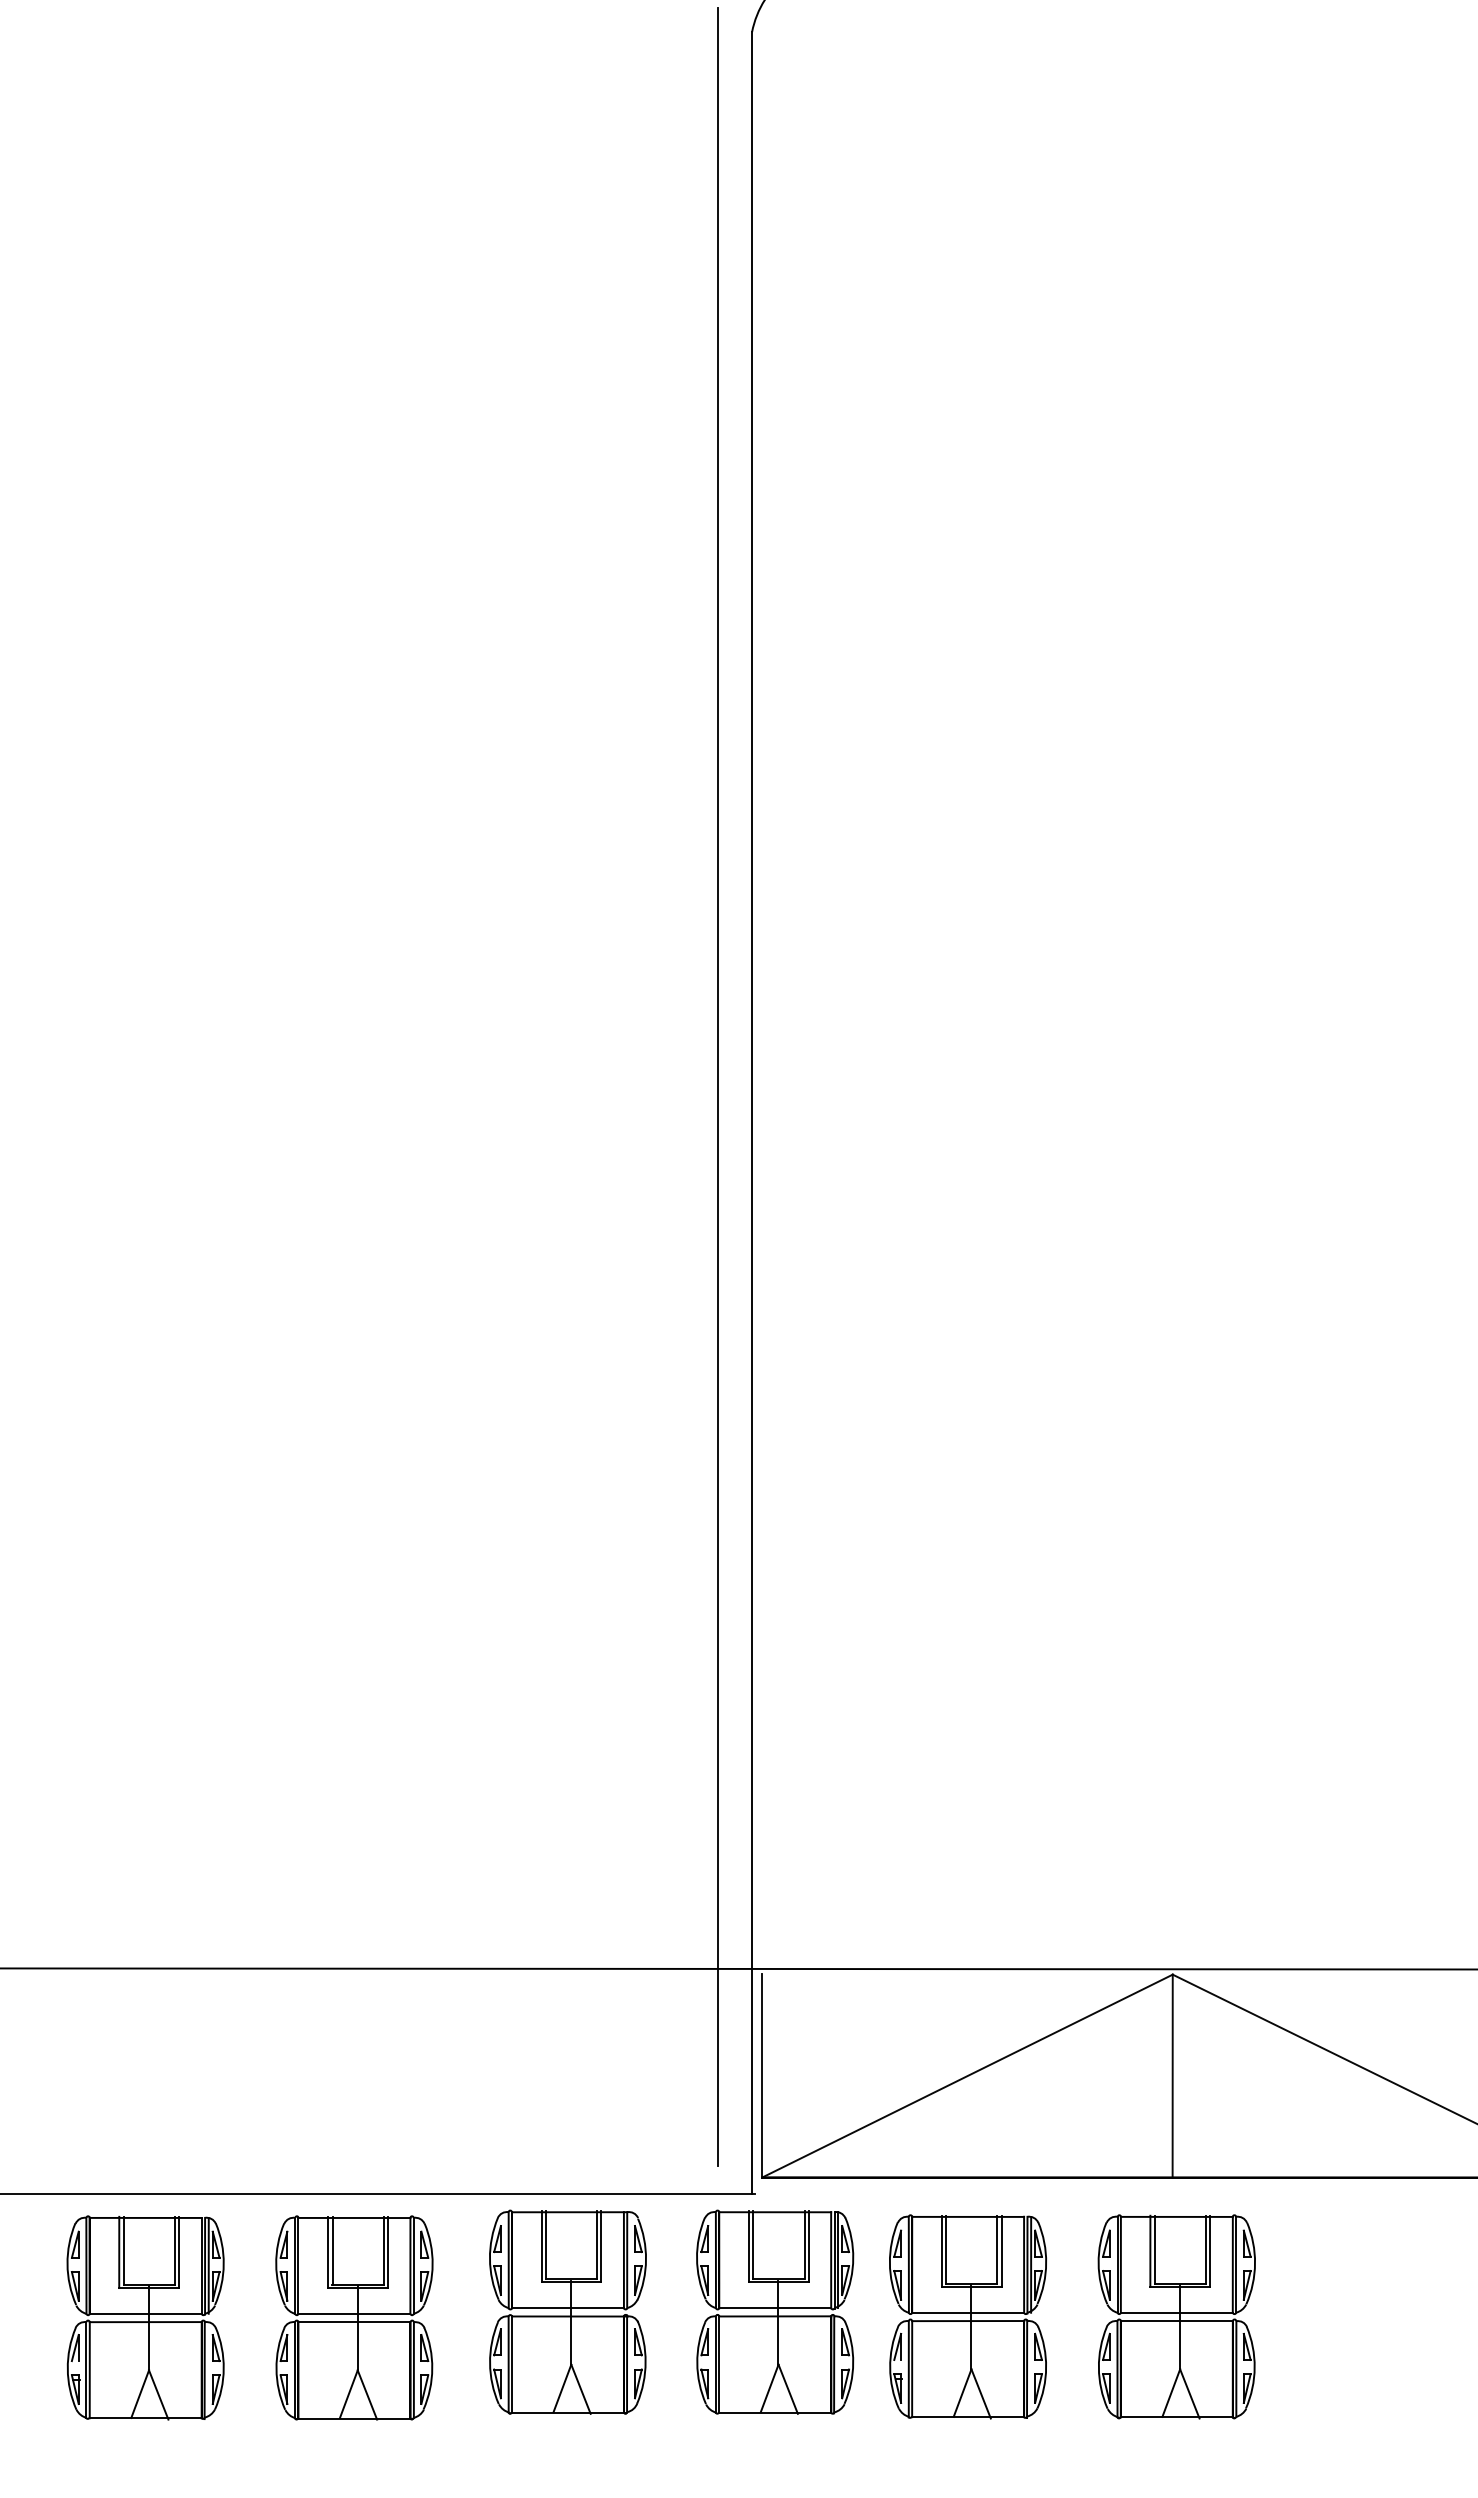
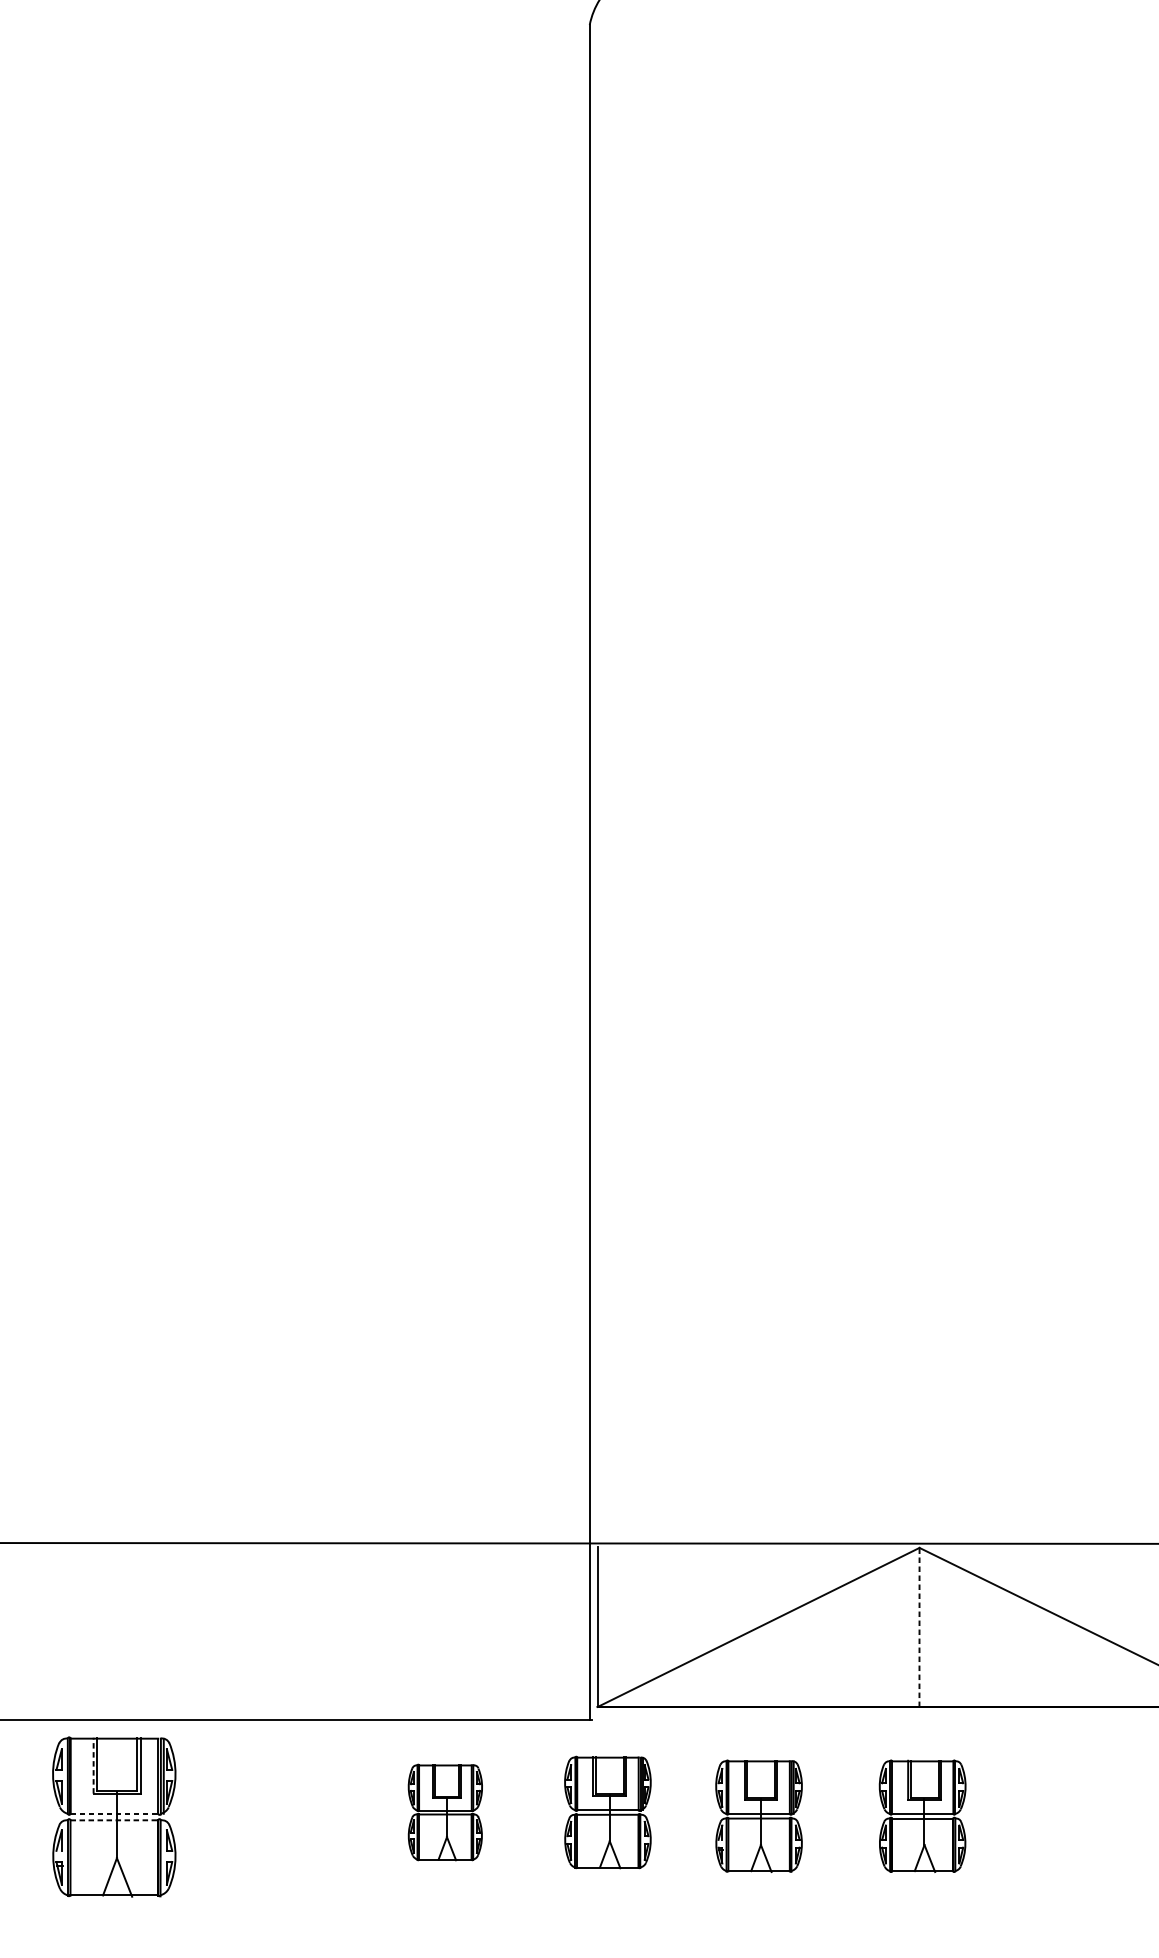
line: (717, 1087) -> (562, 852), removed
line: (1172, 2076) -> (919, 1627), solid -> dashed
line: (119, 2252) -> (93, 1765), solid -> dashed
part: (567, 2311) -> (445, 1812), size x0.6
part: (775, 2311) -> (608, 1812), size x0.7
line: (145, 2313) -> (114, 1813), solid -> dashed
part: (967, 2316) -> (758, 1815), size x0.7
part: (1176, 2316) -> (922, 1815), size x0.7
part: (354, 2317) -> (278, 1816), removed
line: (146, 2322) -> (114, 1820), solid -> dashed

